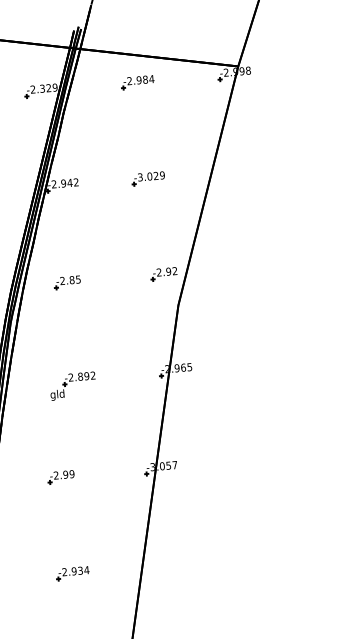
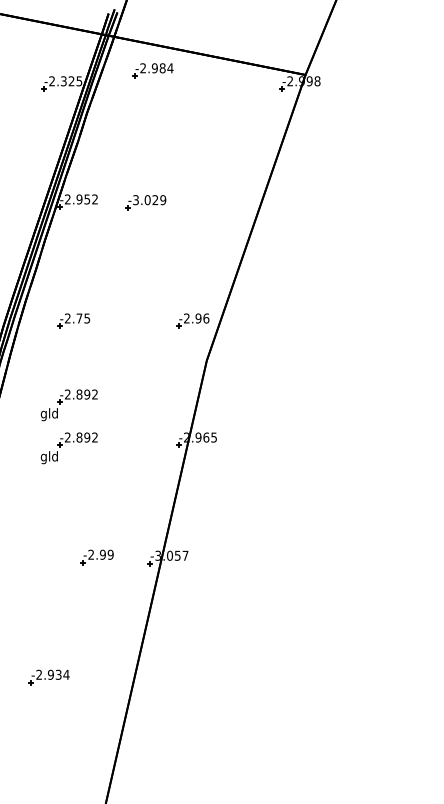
part: (137, 82) -> (152, 70), moved
text: (55, 86) -> (79, 80), -2.329 -> -2.325
part: (148, 178) -> (145, 202), moved
text: (70, 182) -> (87, 199), -2.942 -> -2.952
text: (175, 271) -> (206, 318), -2.92 -> -2.96
text: (72, 280) -> (79, 318), -2.85 -> -2.75
part: (69, 351) -> (68, 405), added
part: (60, 477) -> (96, 557), moved

